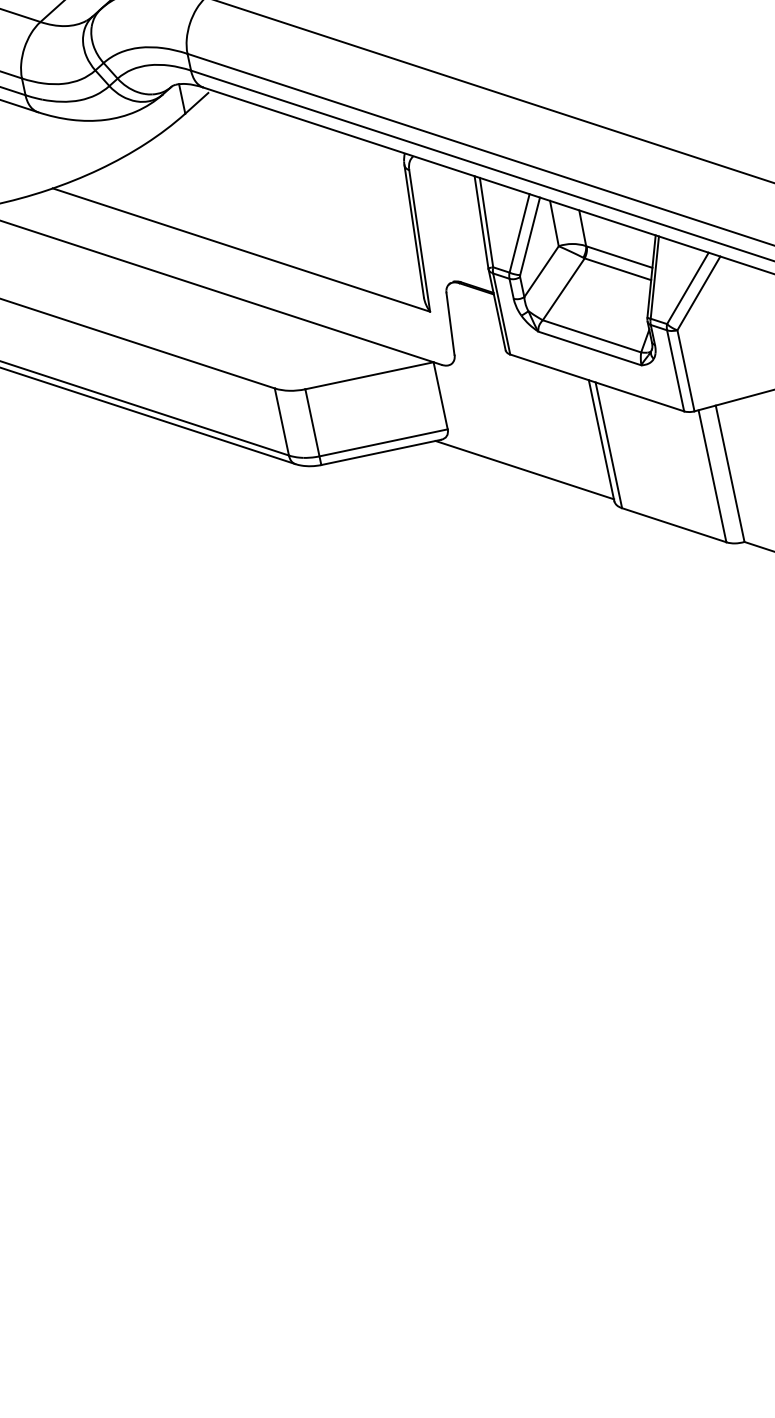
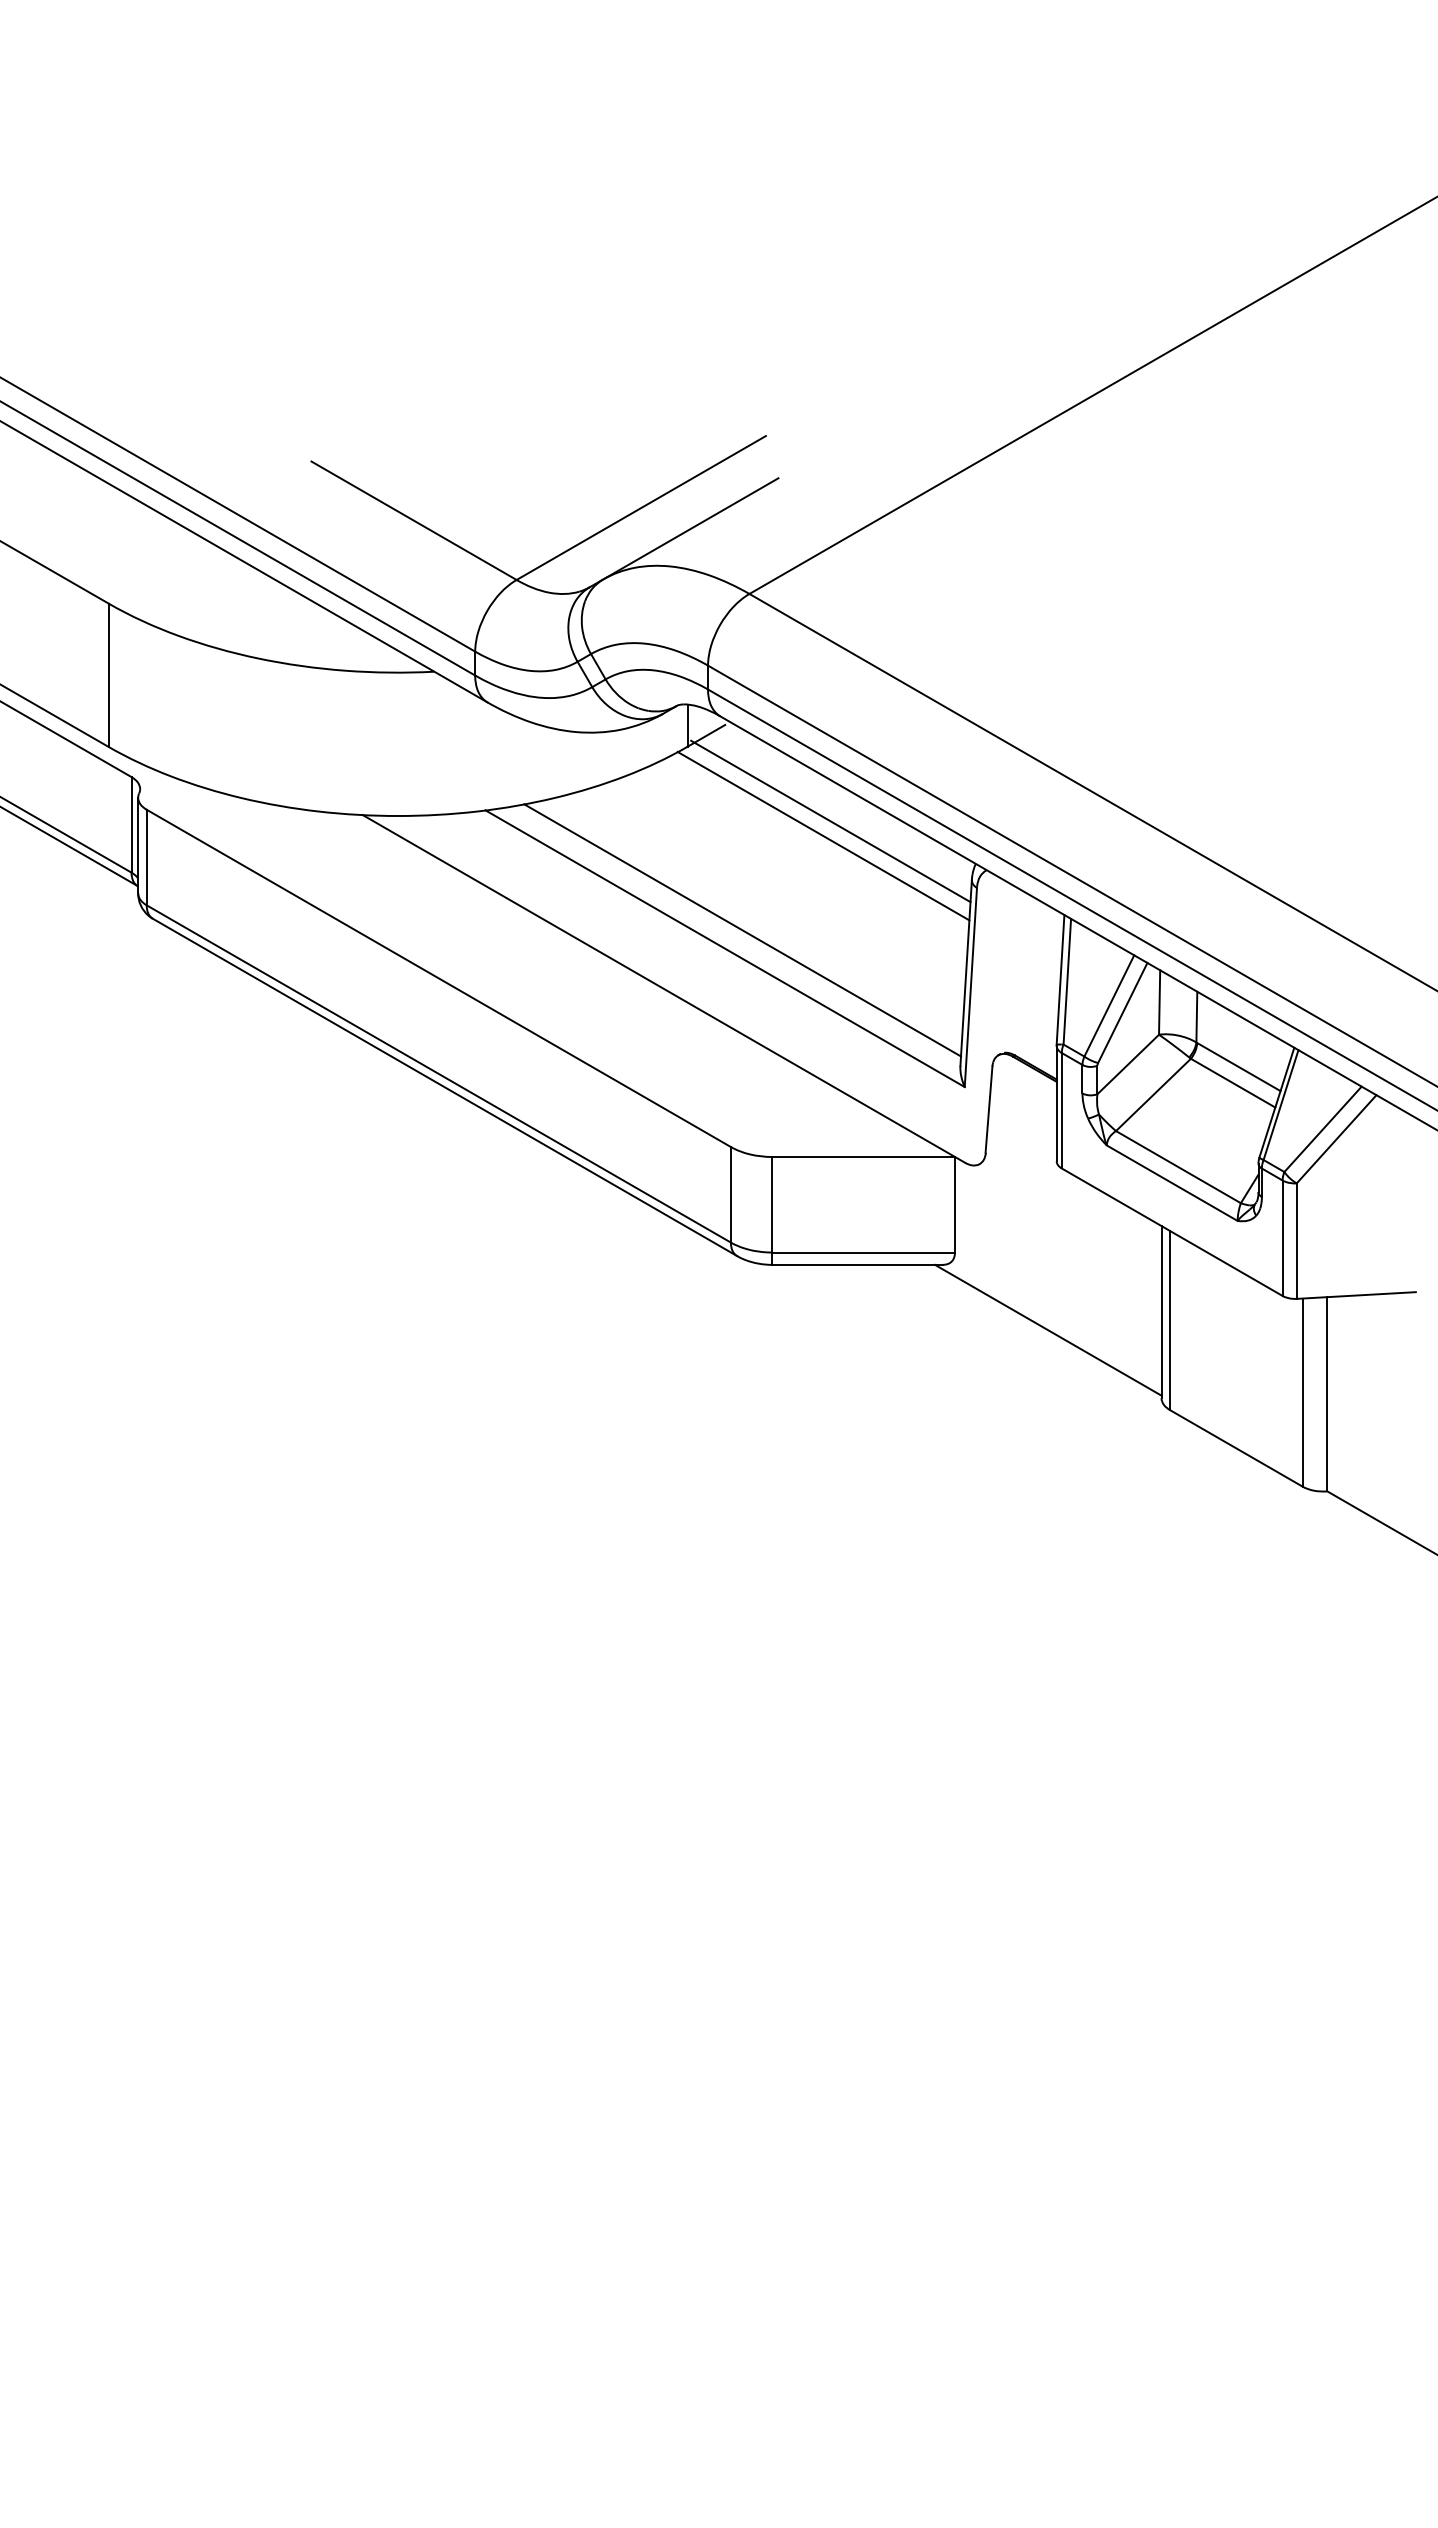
line: (296, 145) -> (830, 821), added
line: (293, 156) -> (823, 835), added
line: (250, 234) -> (742, 930), added

